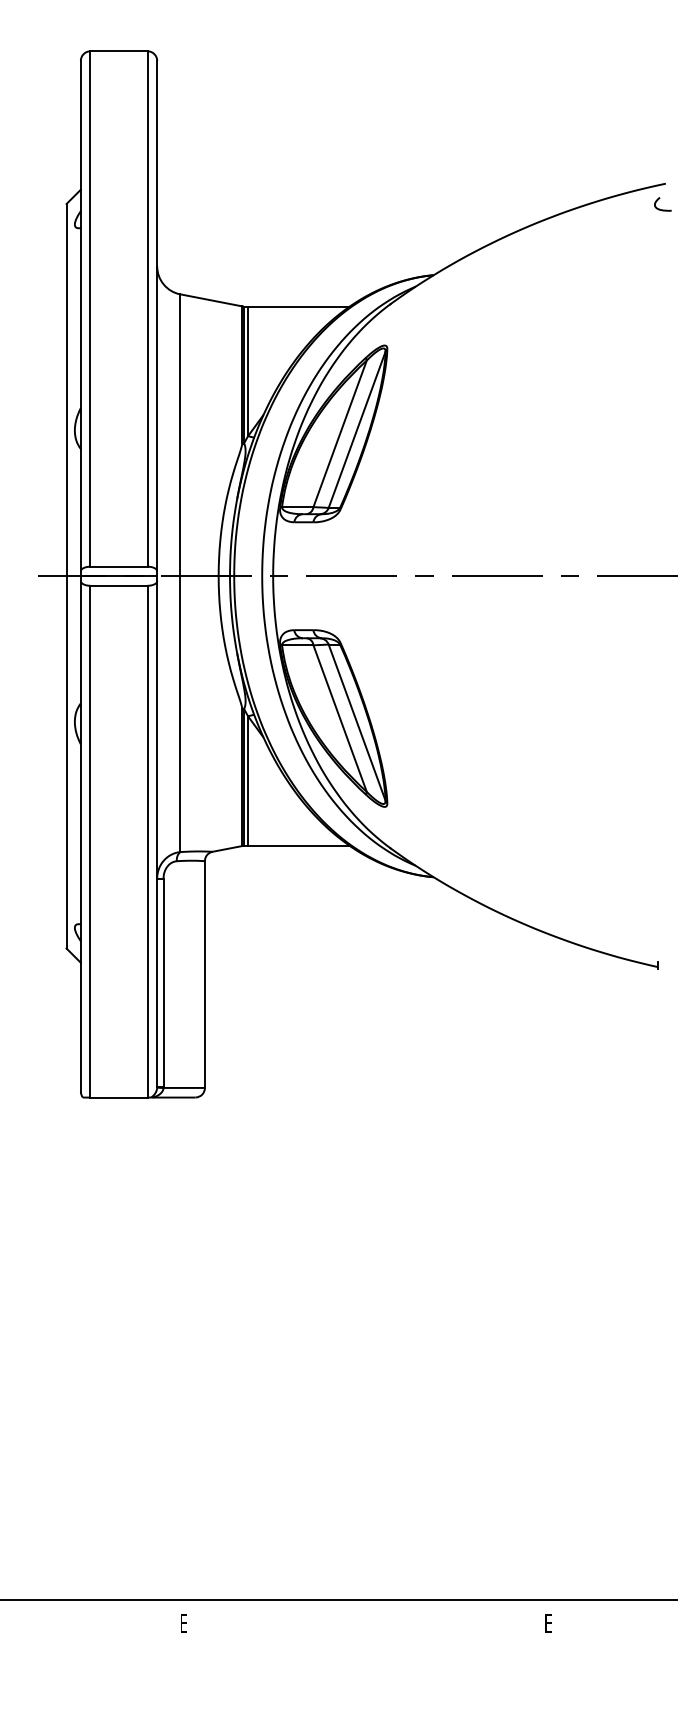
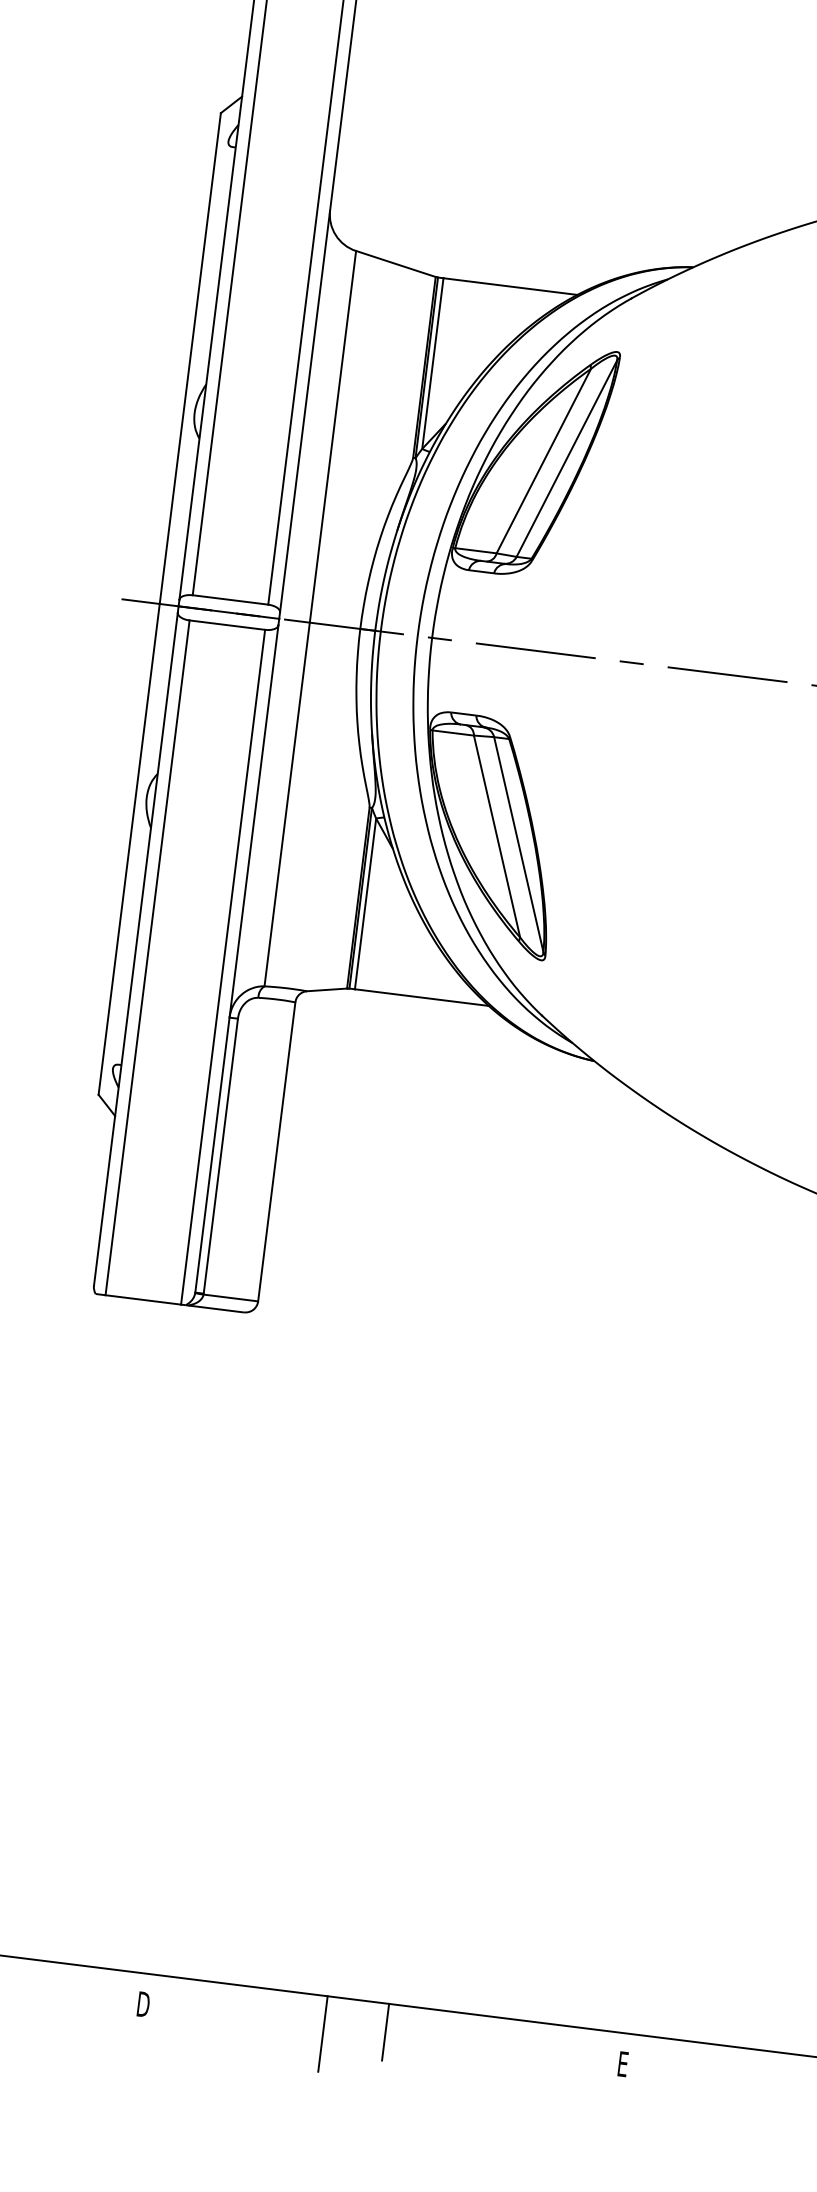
line: (368, 1621) -> (386, 2031), added
text: (184, 1623) -> (143, 2004), E -> D
line: (321, 1628) -> (323, 2033), added

